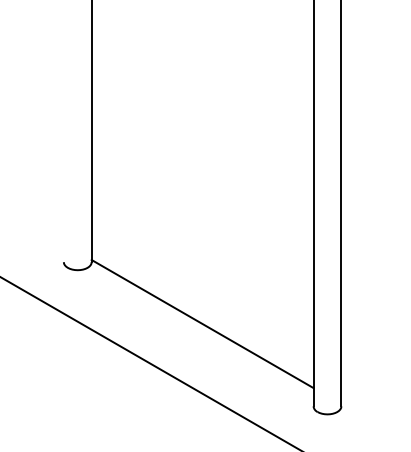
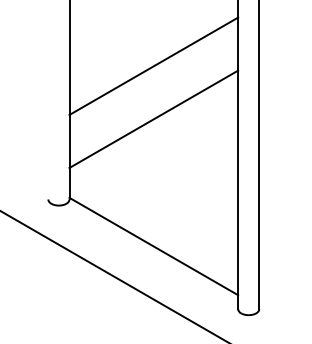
line: (202, 86) -> (153, 65), added
line: (202, 156) -> (153, 119), added

